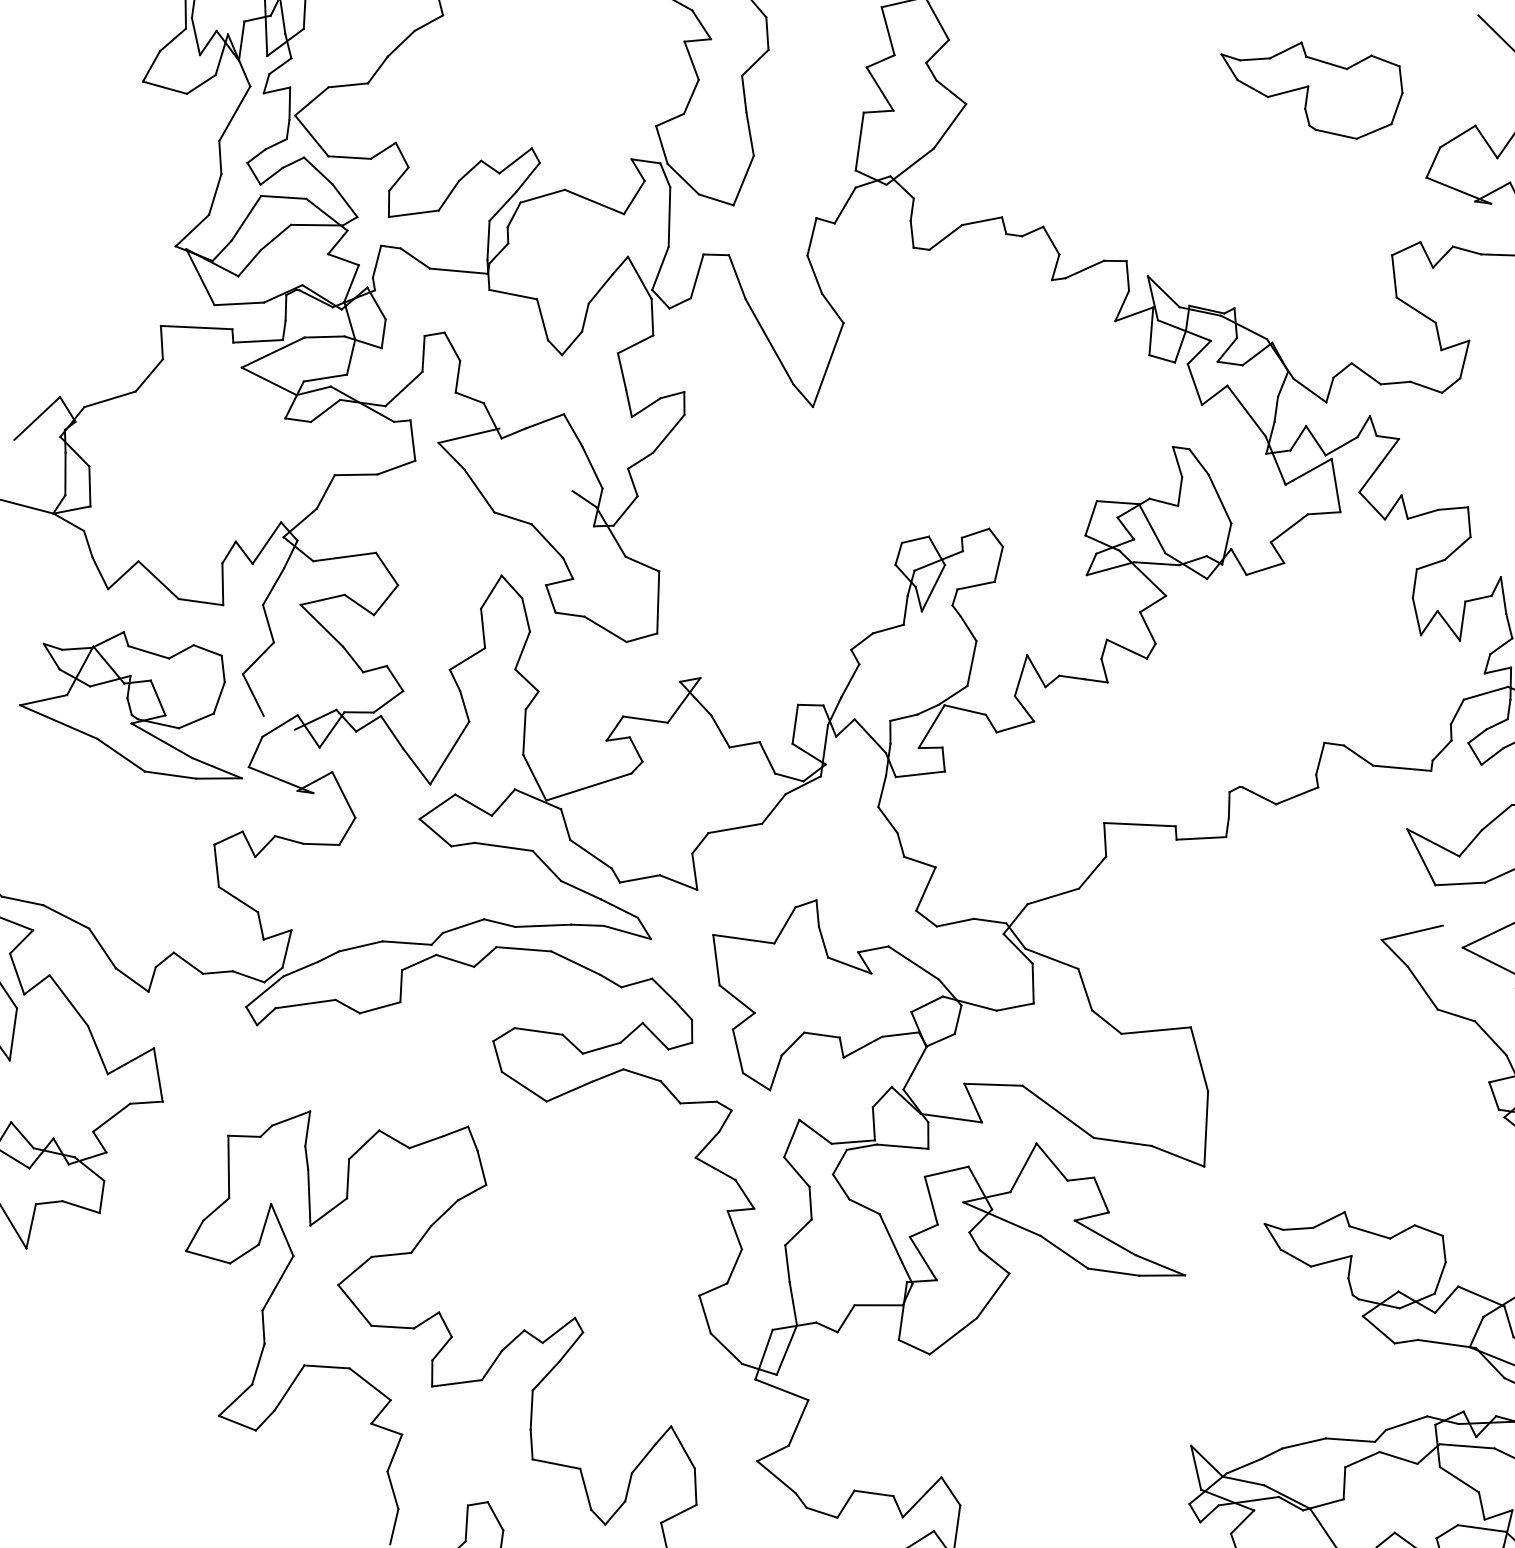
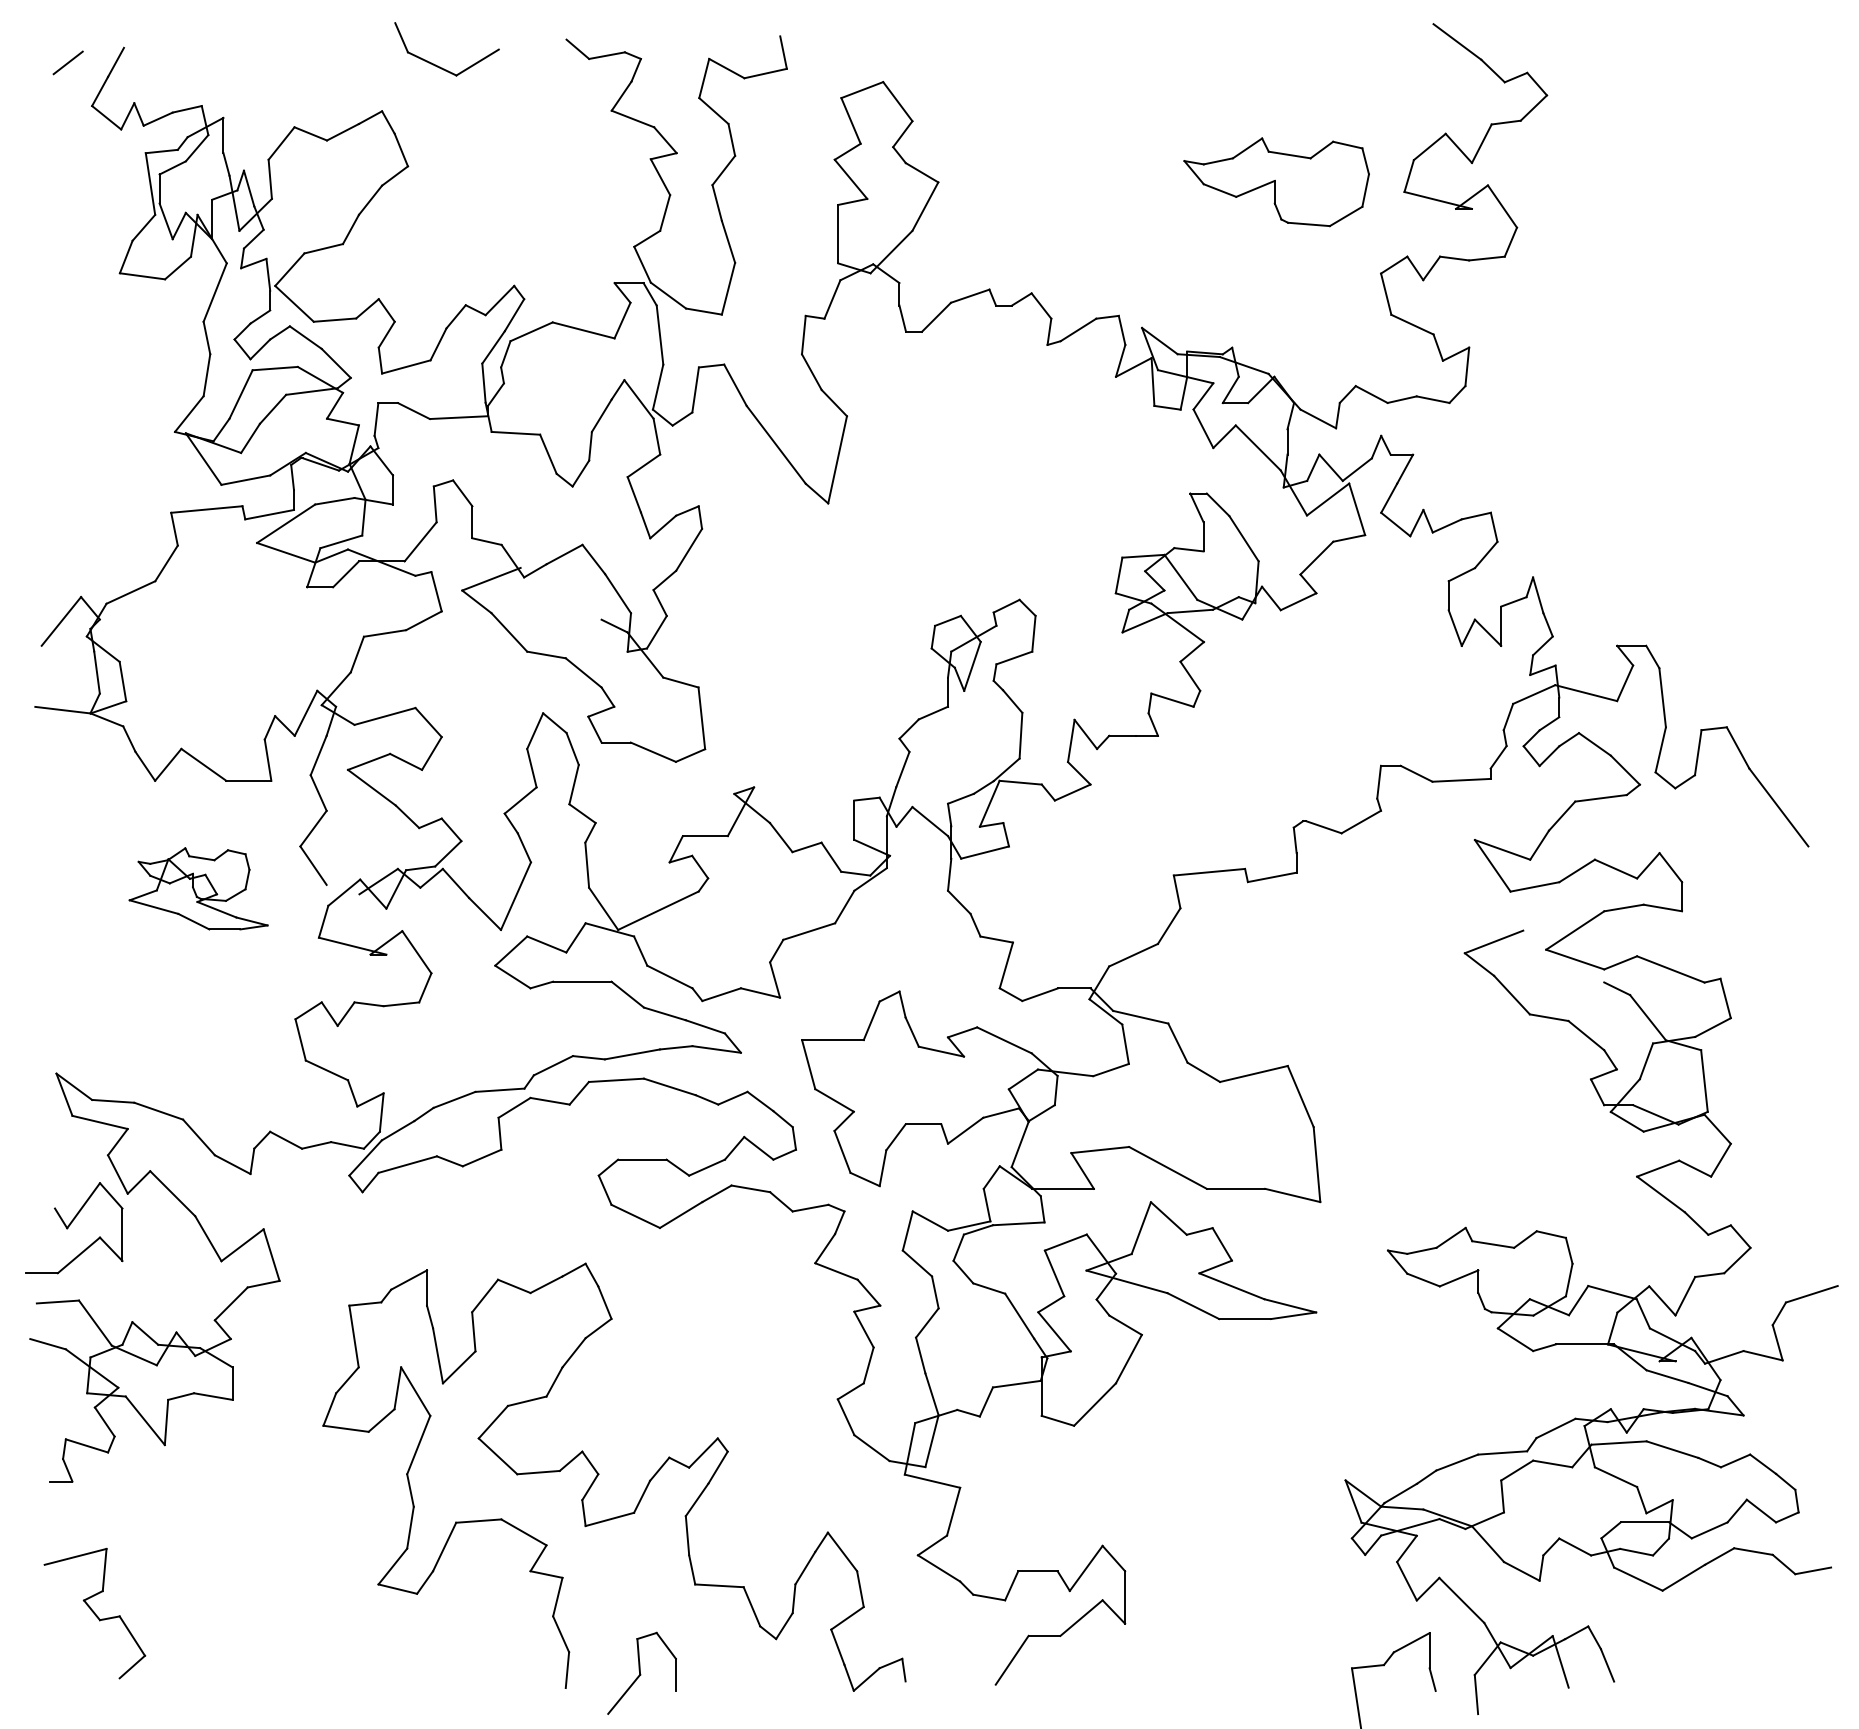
part: (1309, 88) -> (1276, 182), moved
part: (136, 701) -> (198, 888), size x0.6

